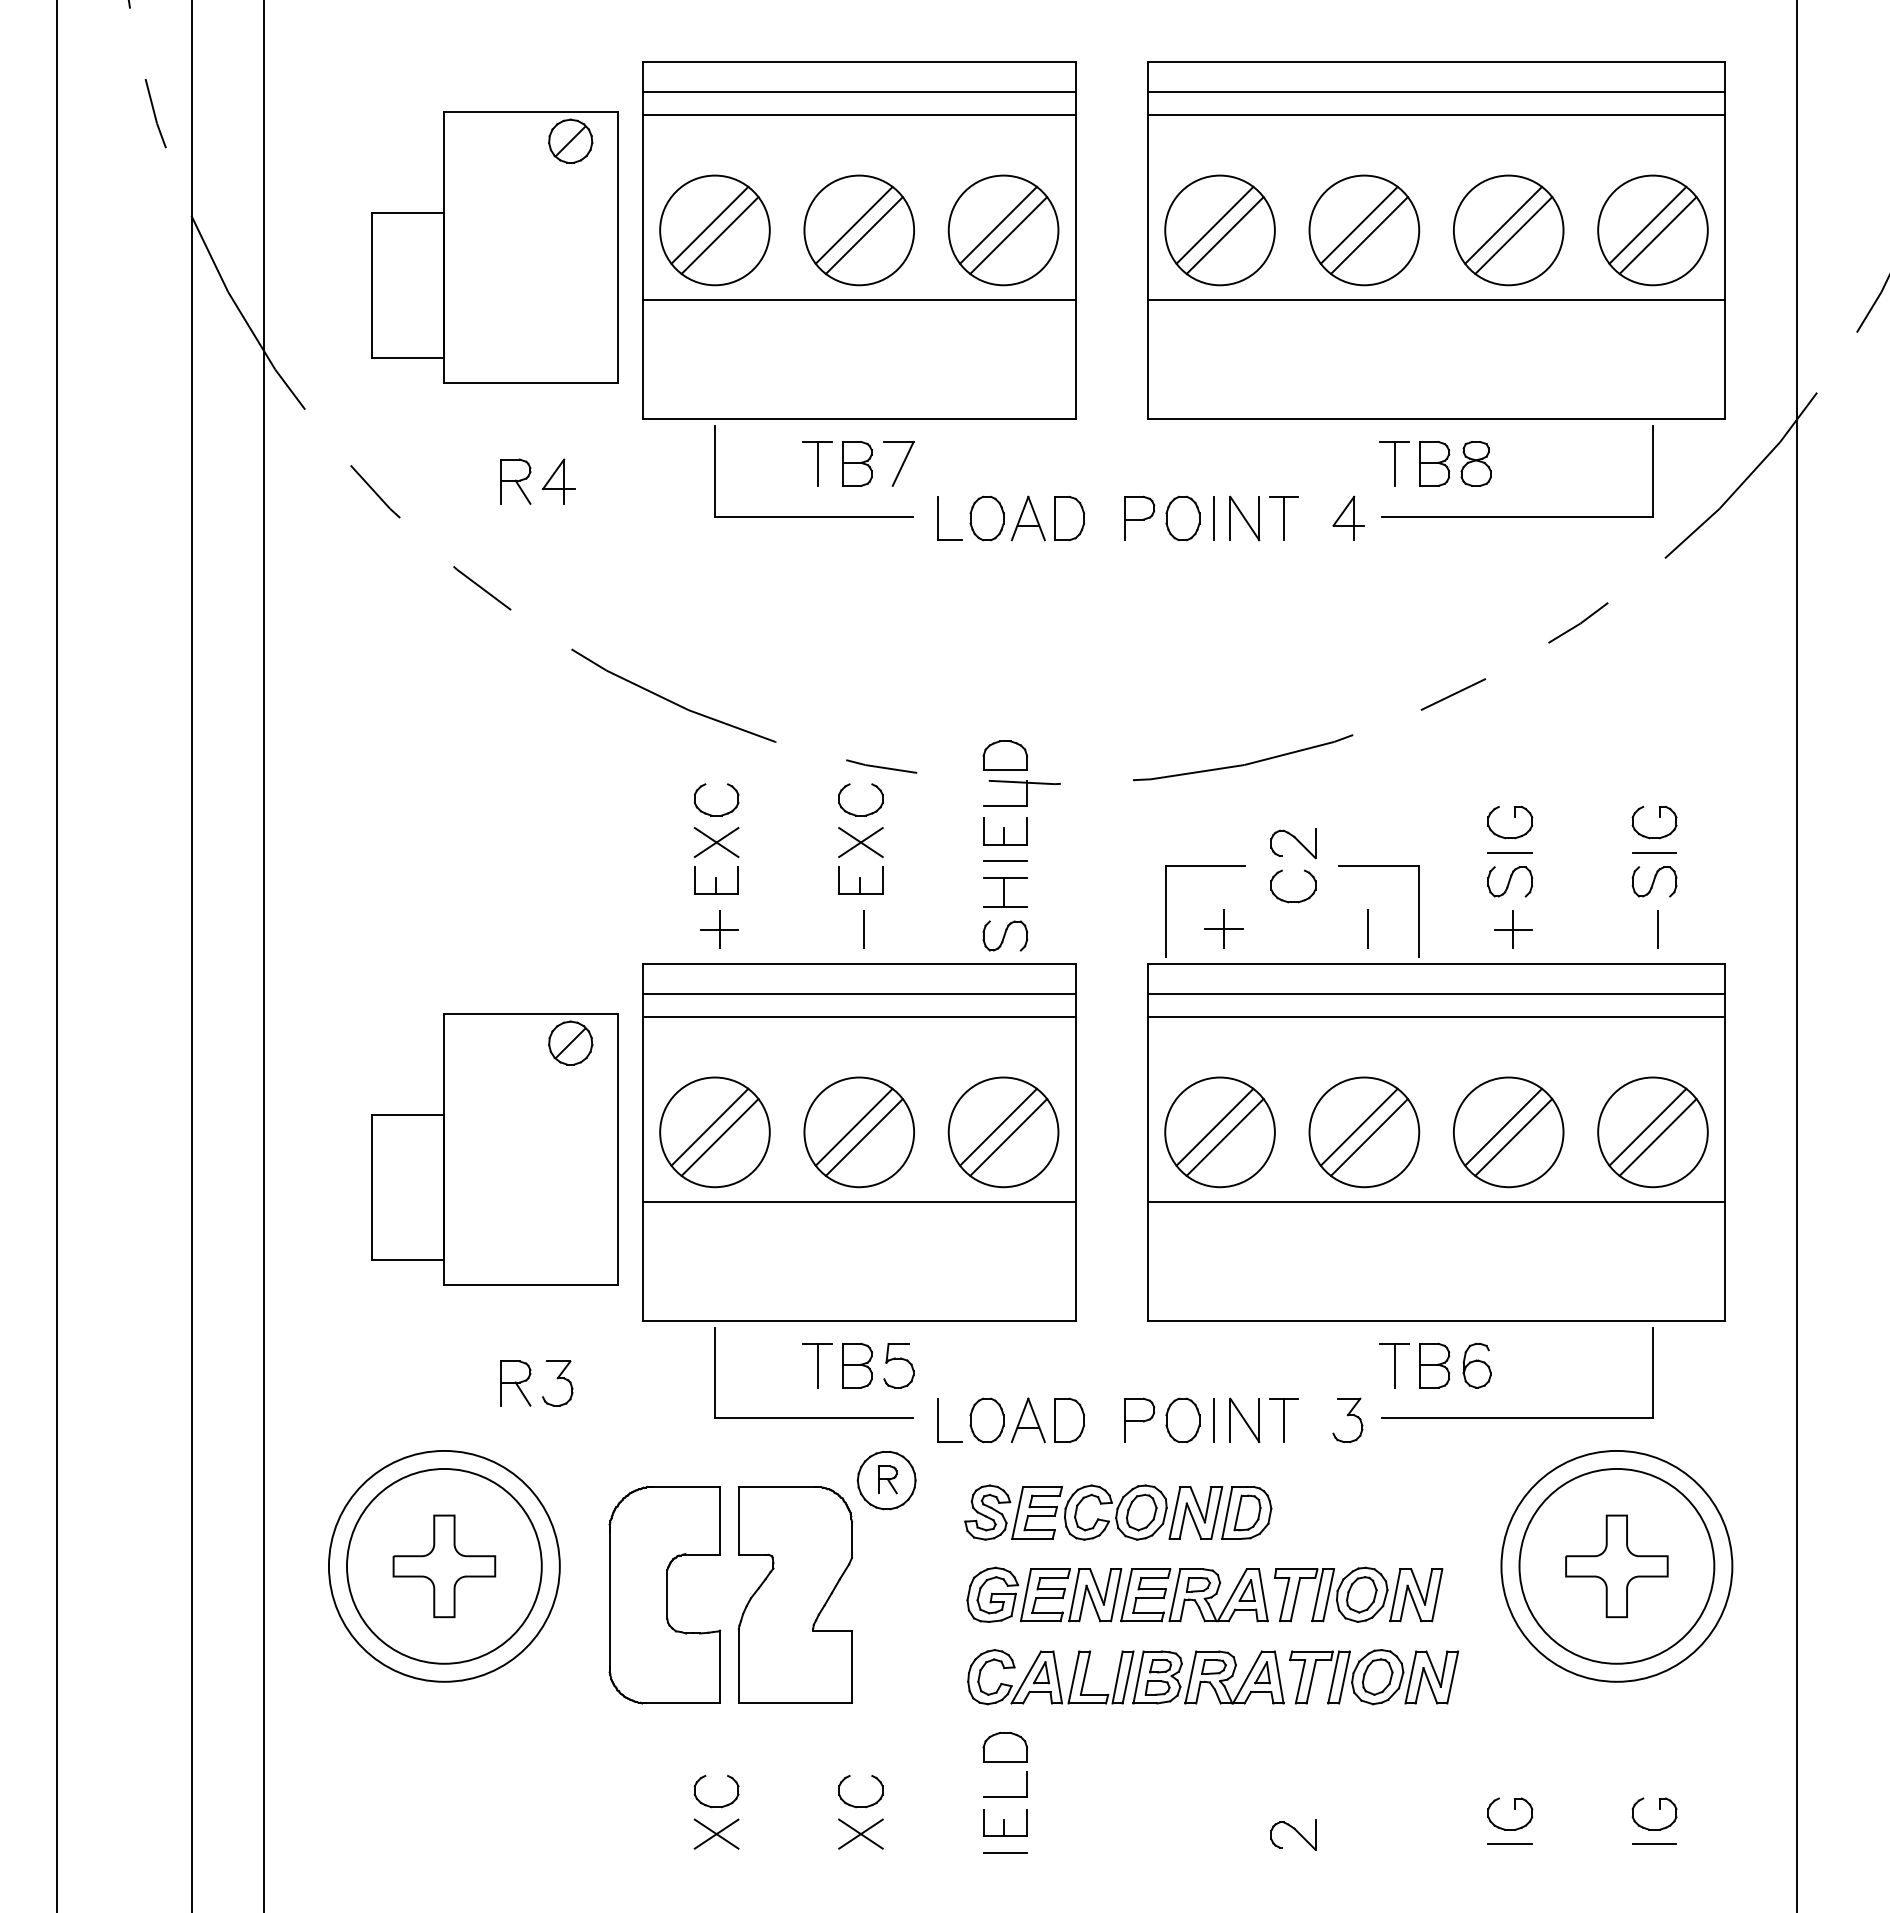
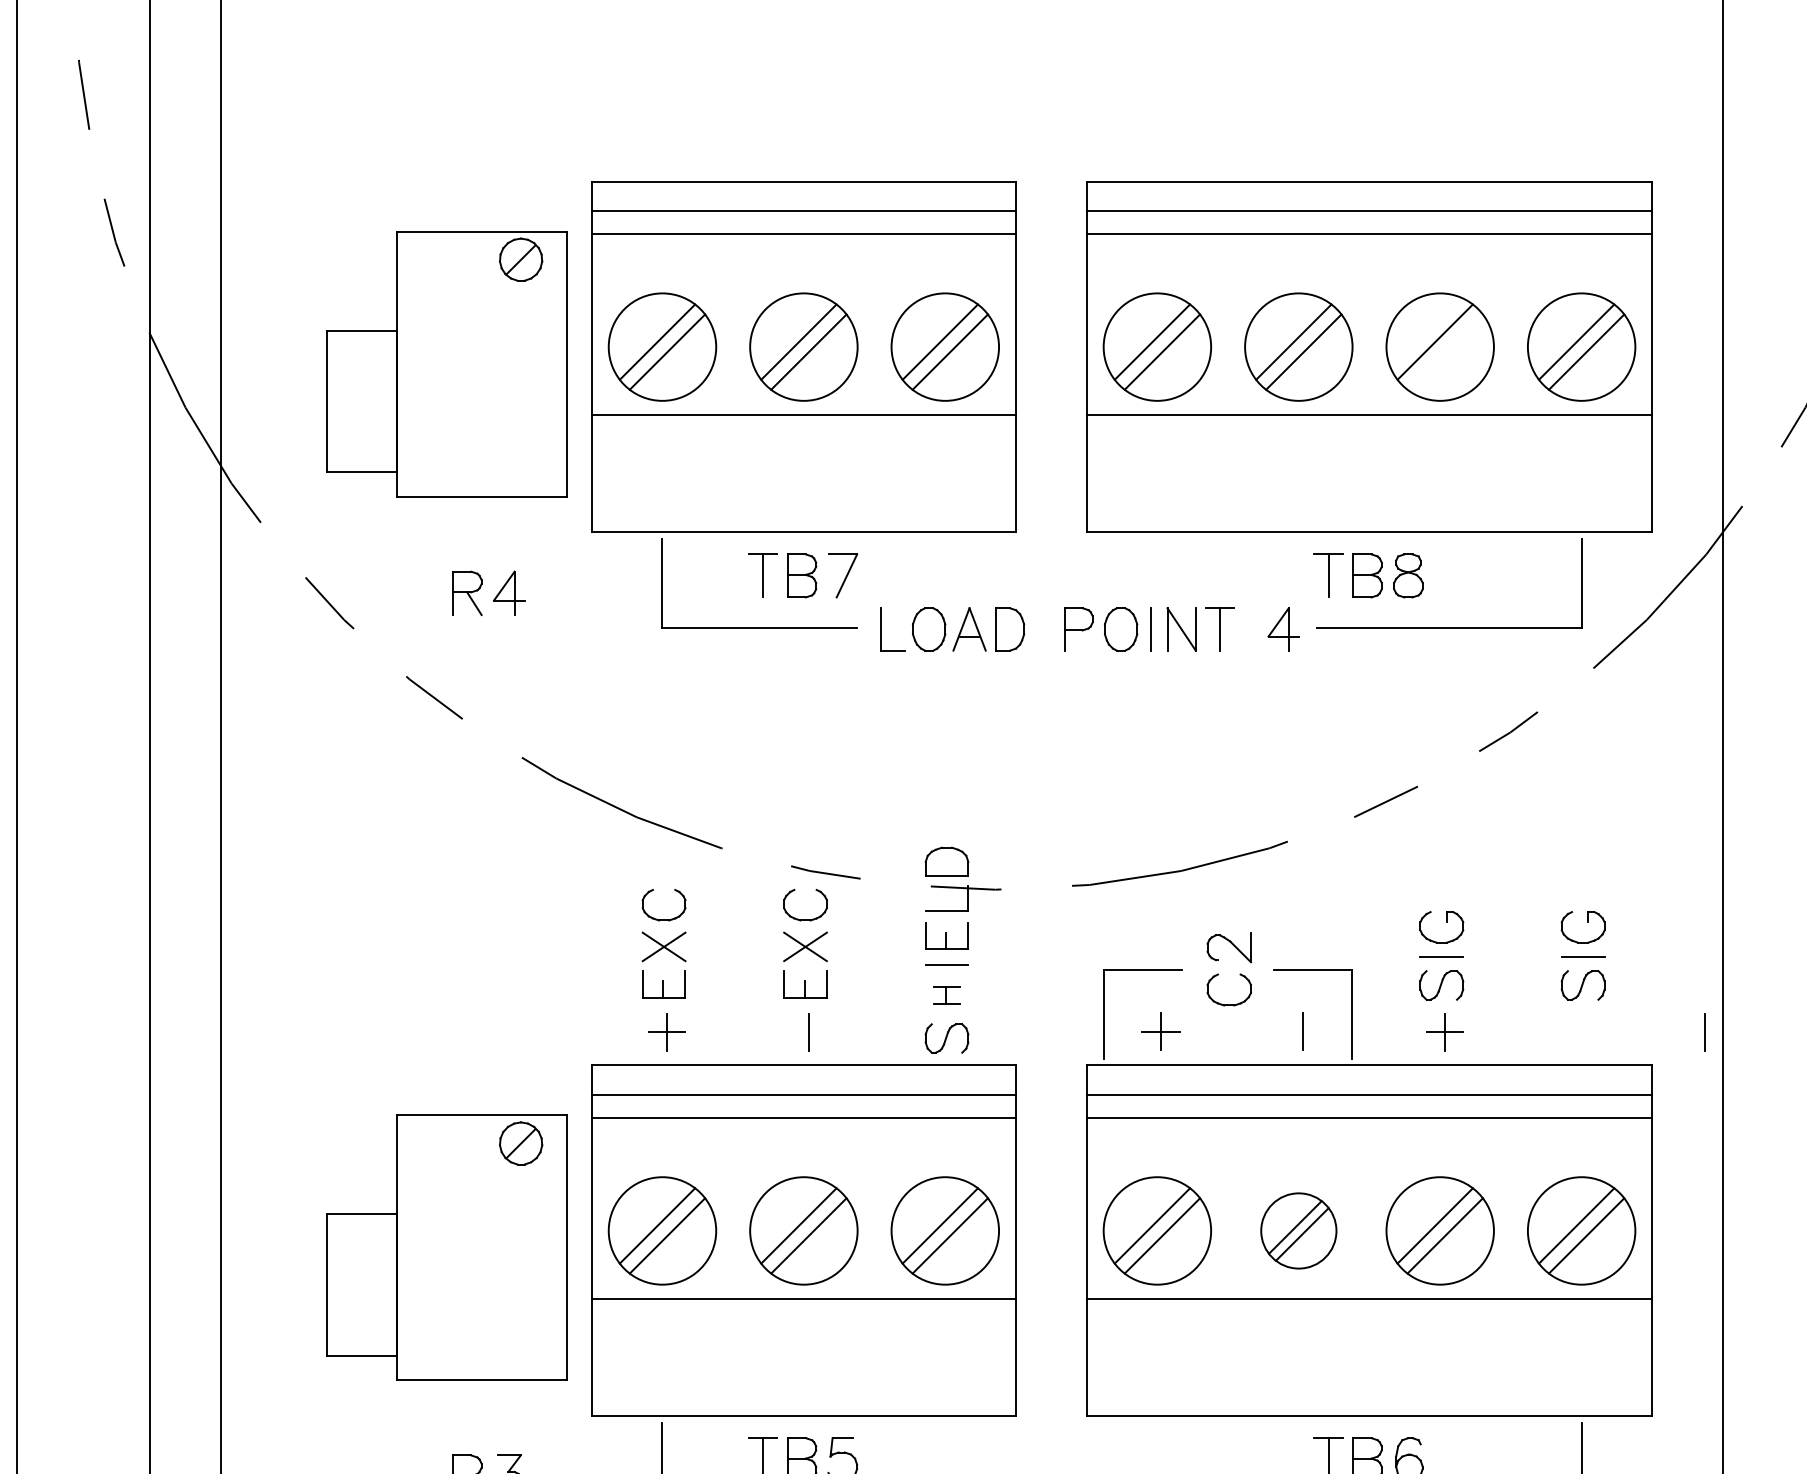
line: (1513, 235) -> (1444, 352), removed
part: (1005, 892) -> (947, 995), size x0.6
line: (1657, 929) -> (1704, 1032), moved
part: (1364, 1132) -> (1298, 1231), size x0.7

